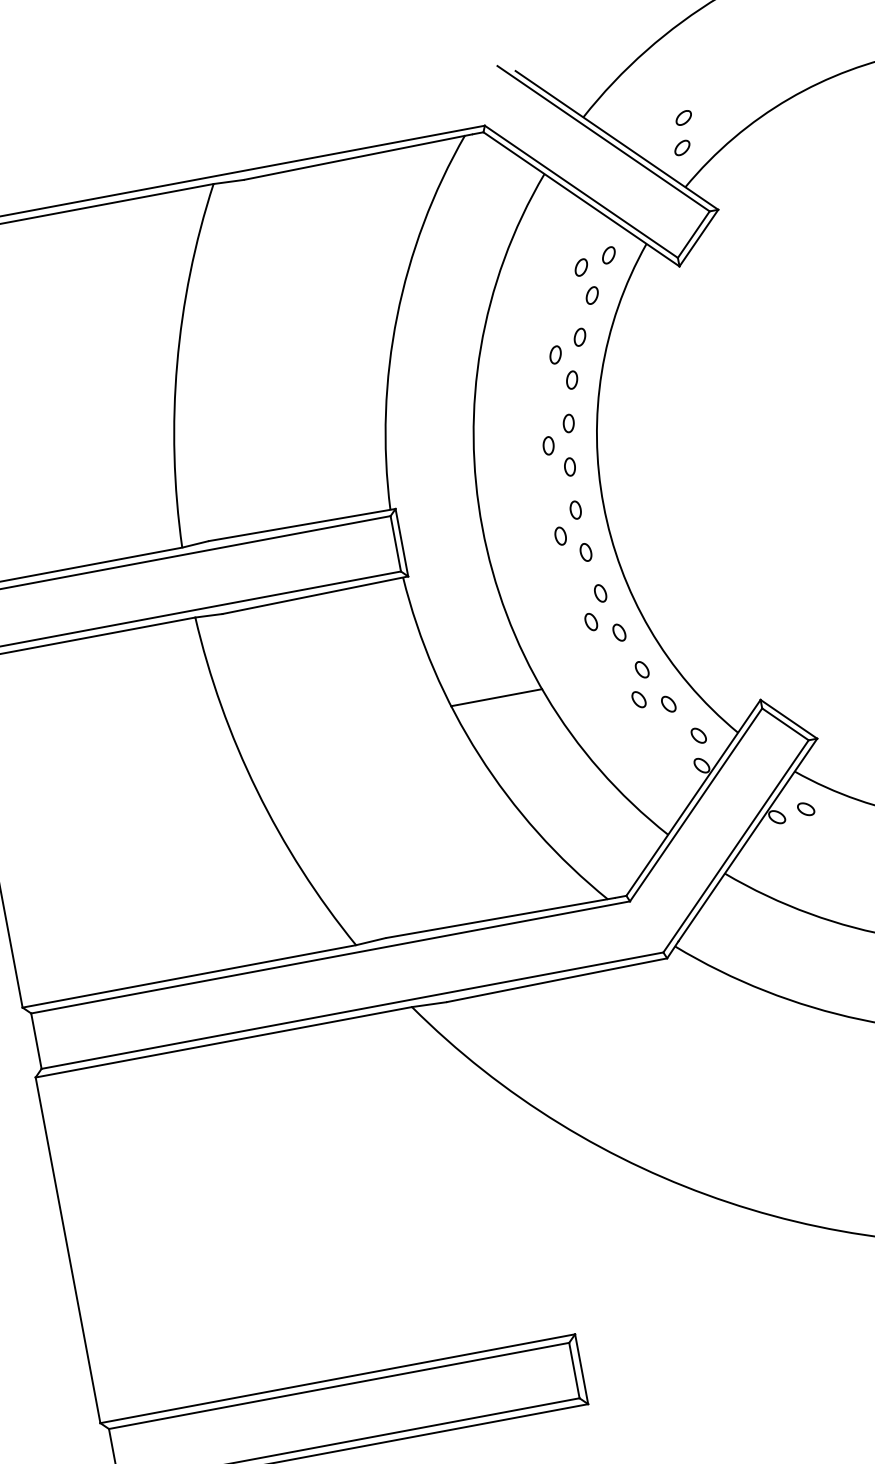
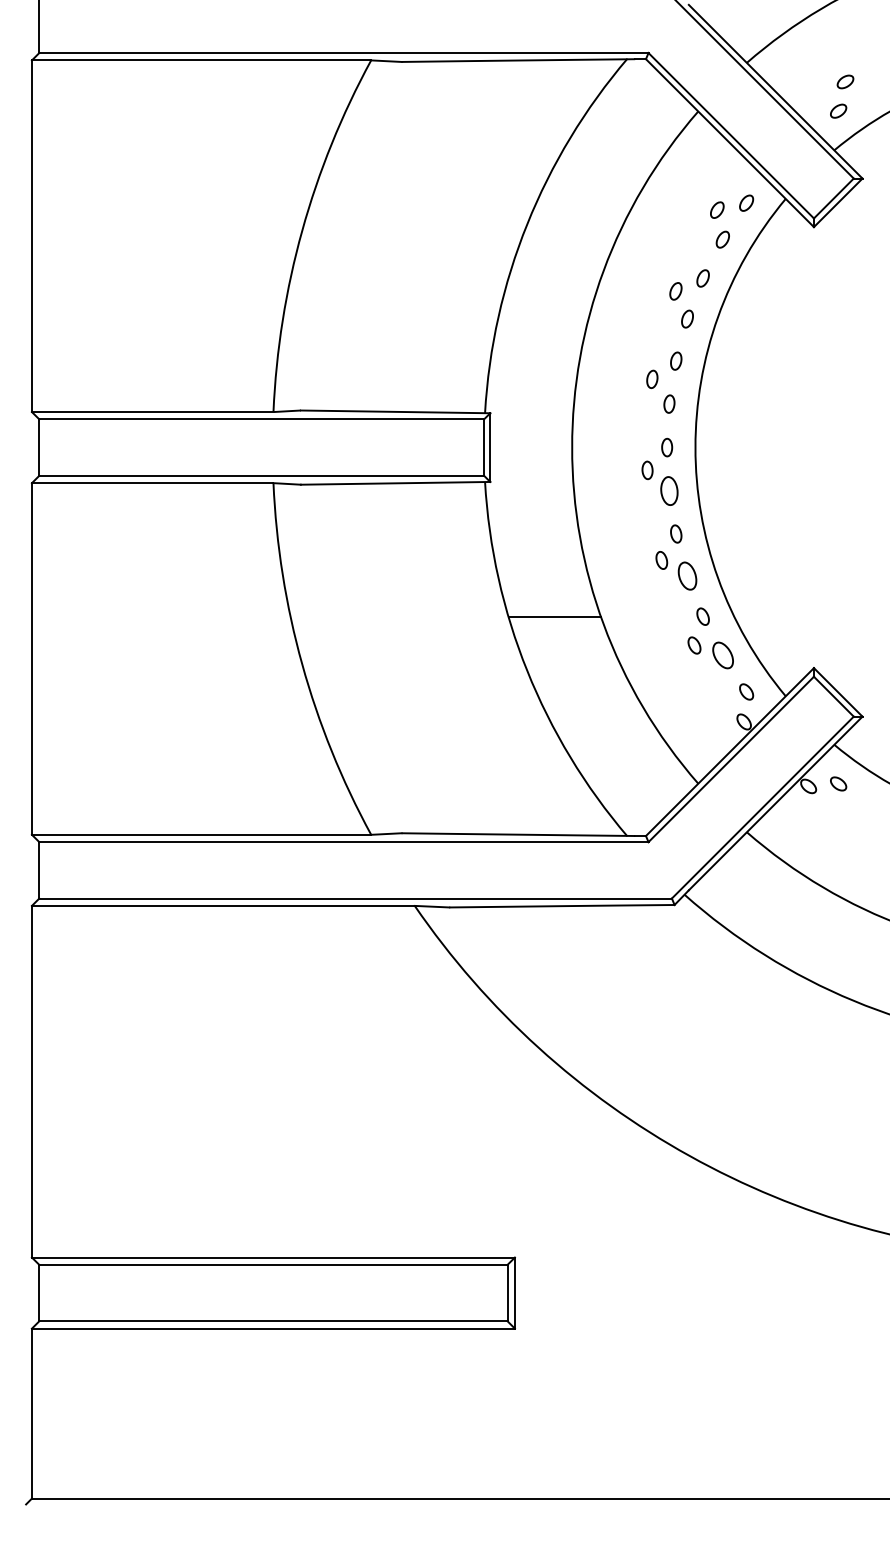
part: (585, 551) -> (669, 490), size x1.6
part: (619, 632) -> (687, 575), size x1.6
part: (668, 704) -> (722, 655), size x1.6

